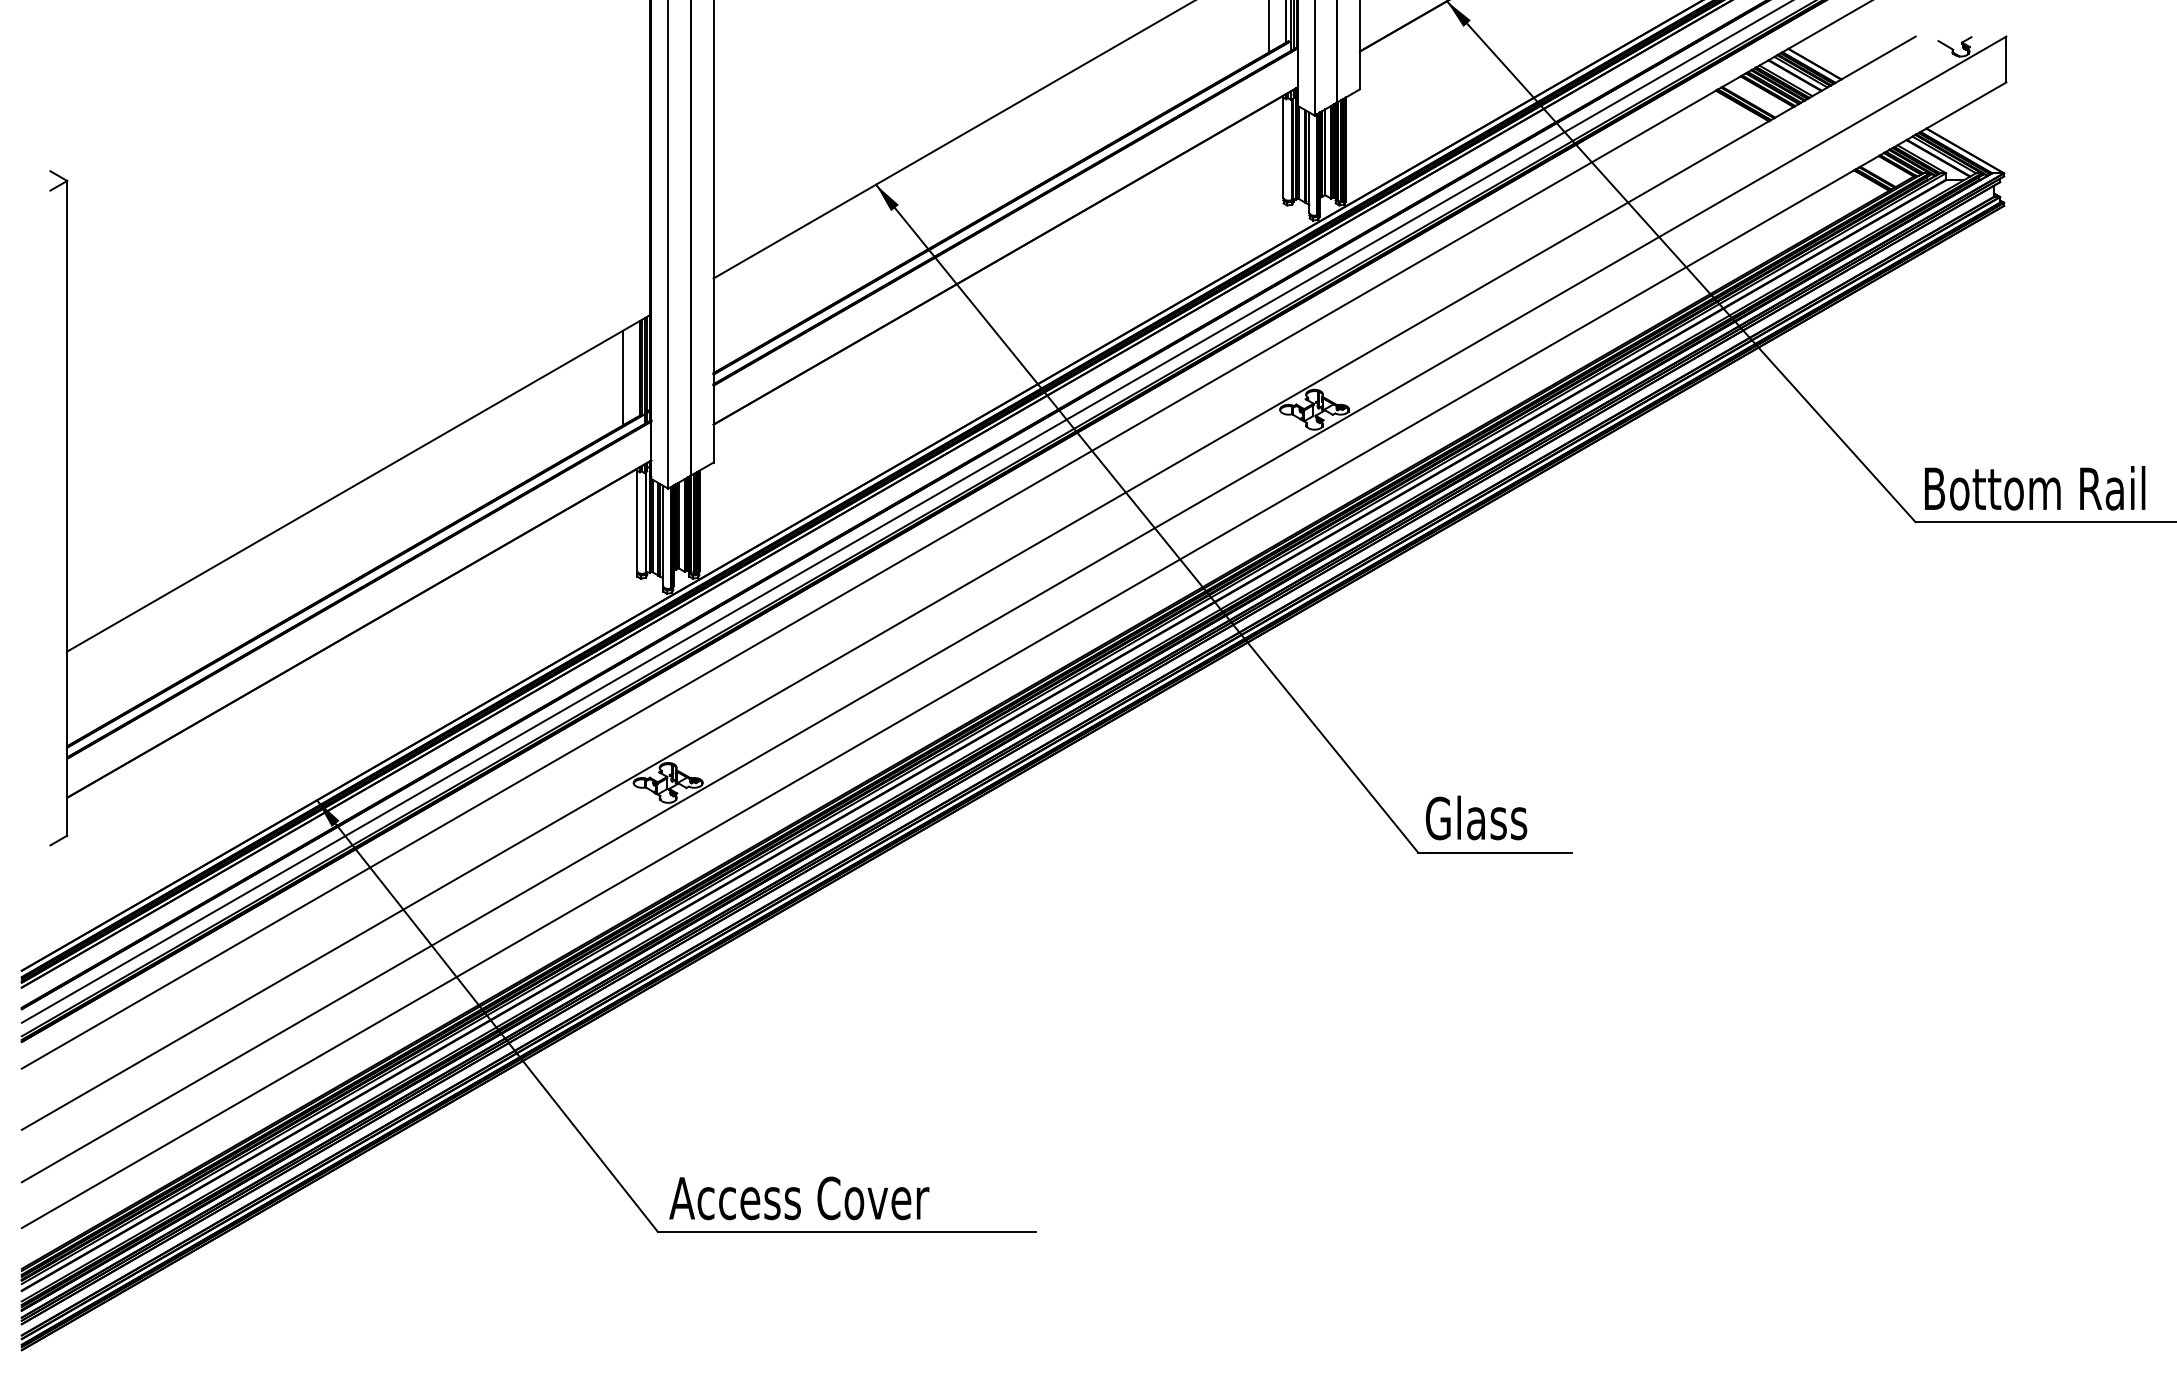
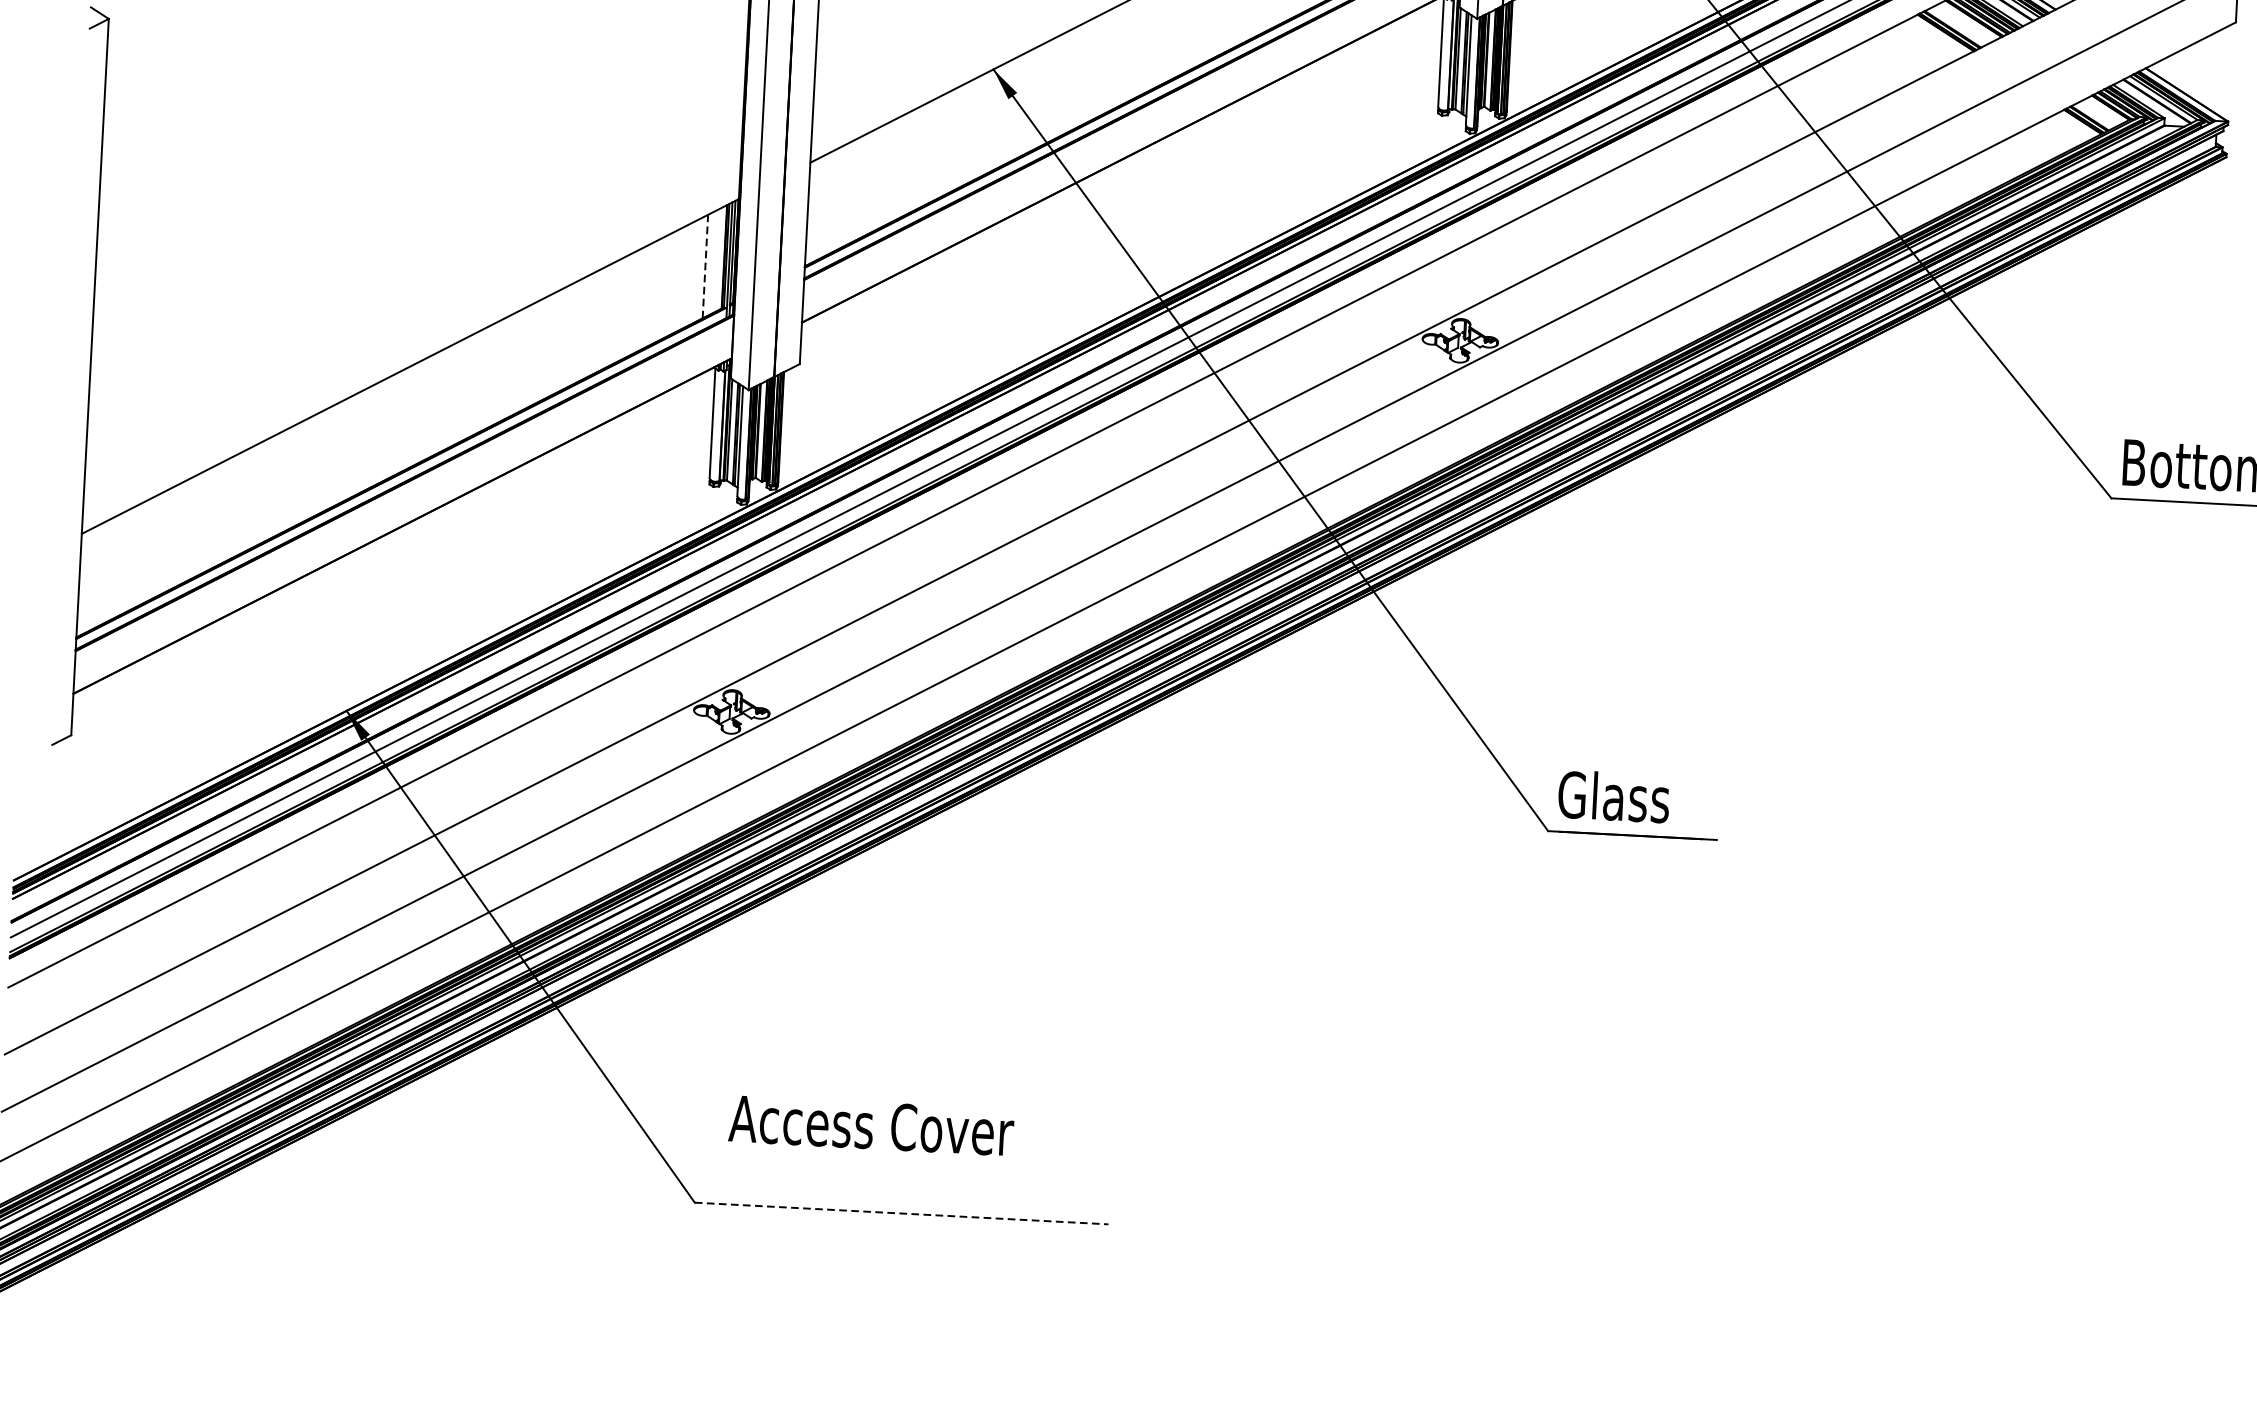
line: (622, 377) -> (705, 265), solid -> dashed
text: (799, 1198) -> (871, 1125), moved
line: (847, 1231) -> (902, 1213), solid -> dashed

